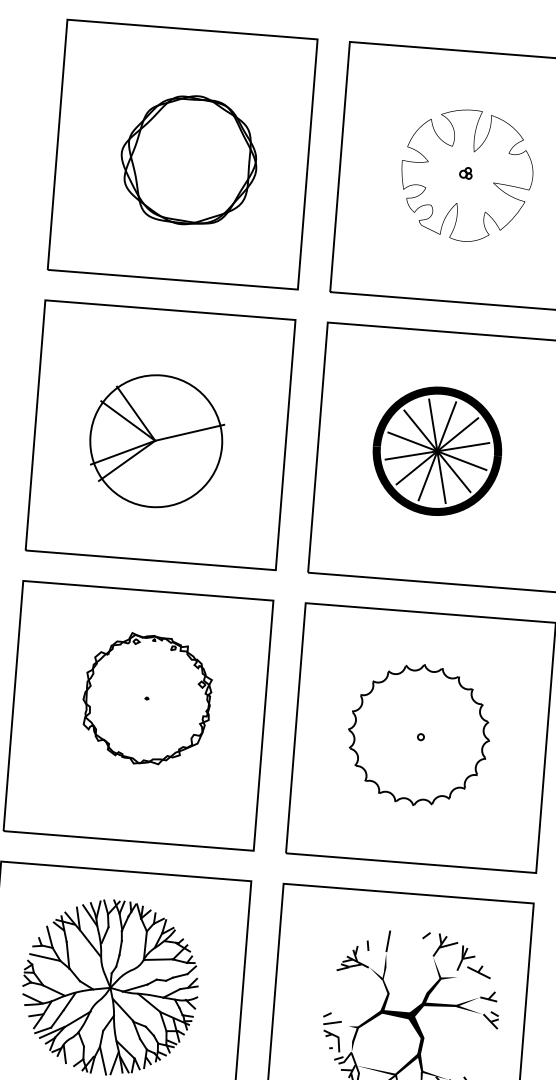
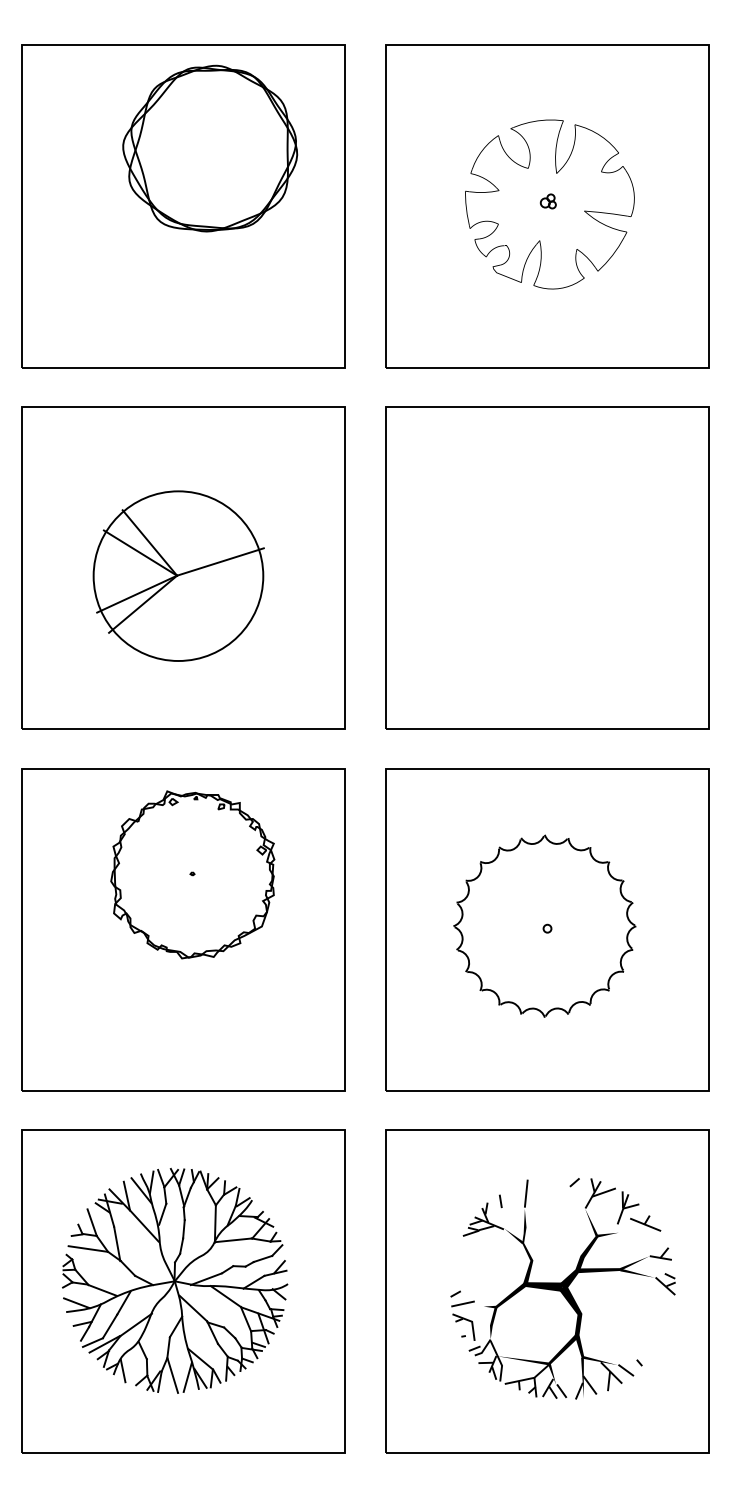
part: (189, 160) -> (210, 148), moved
part: (437, 451) -> (539, 560), removed
part: (146, 699) -> (192, 874), moved

